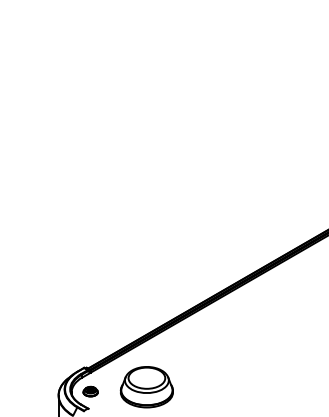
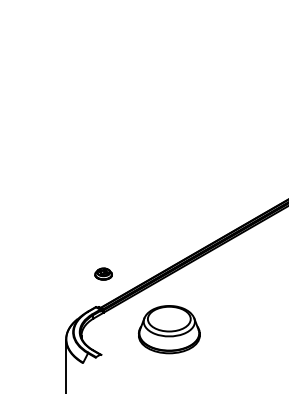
part: (90, 391) -> (103, 273), moved

